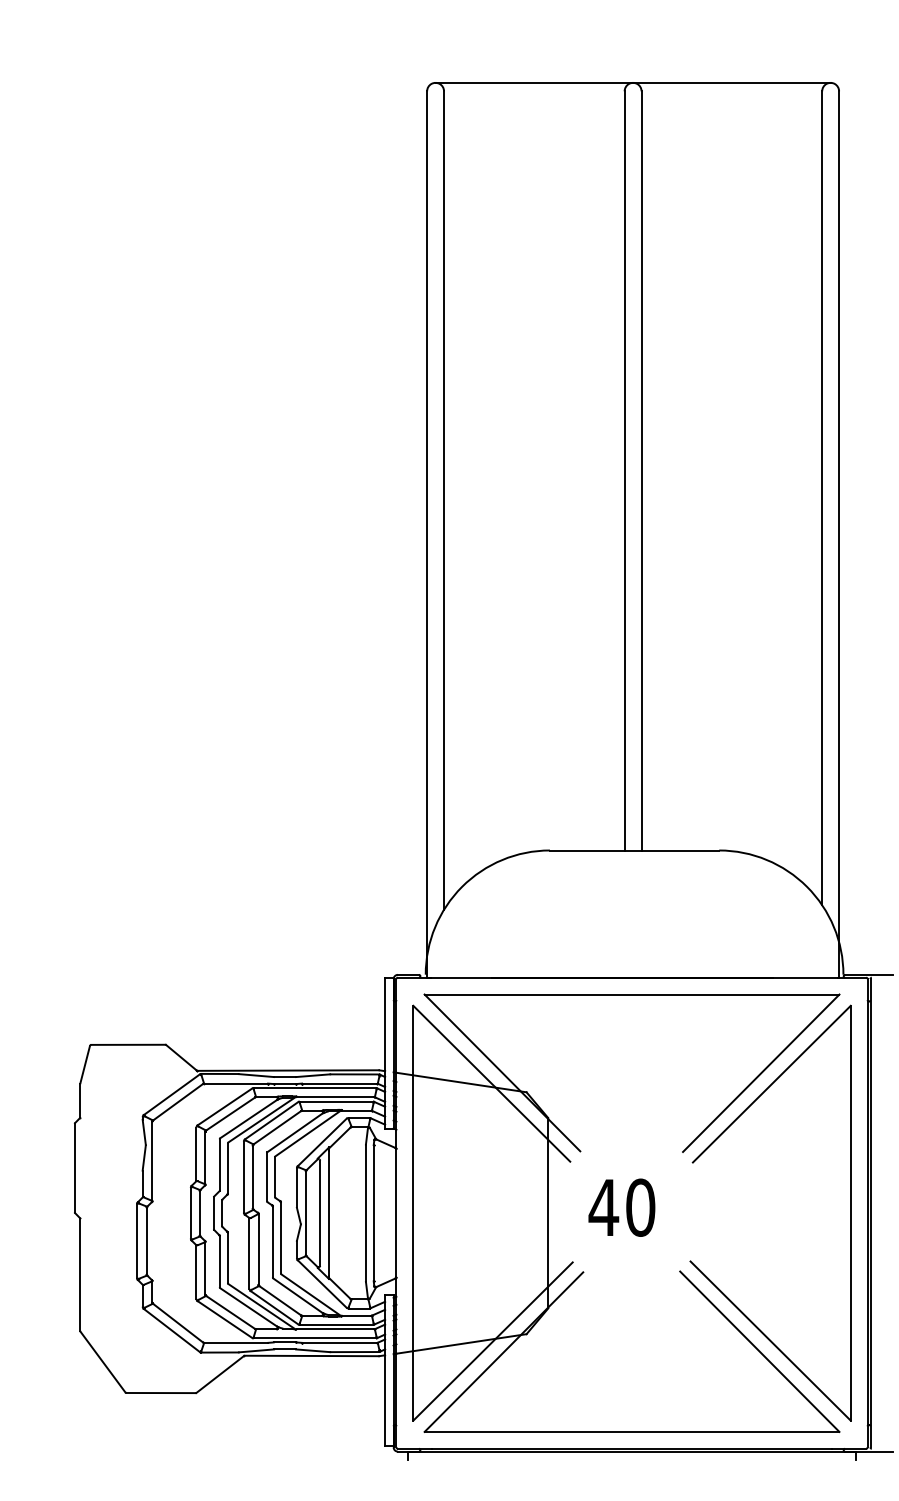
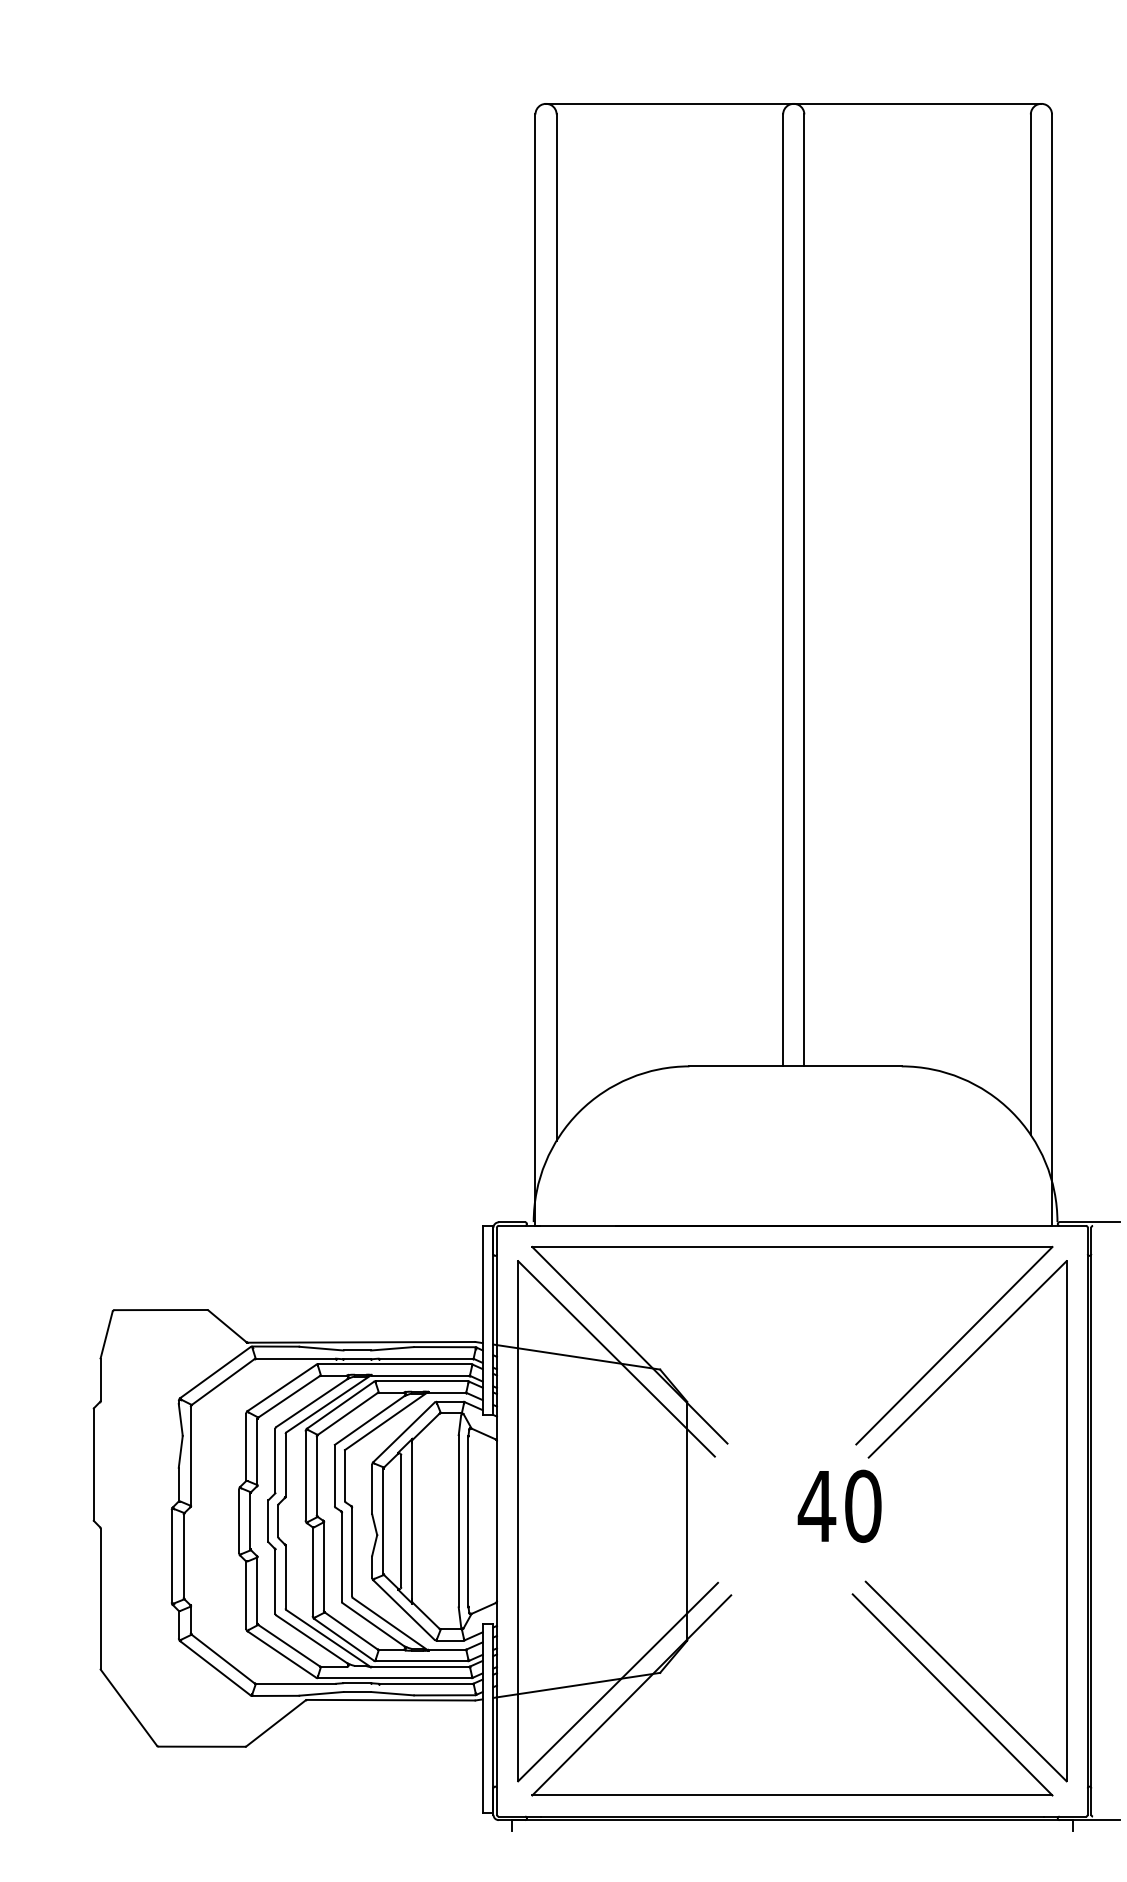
text: (621, 1207) -> (839, 1505), moved

